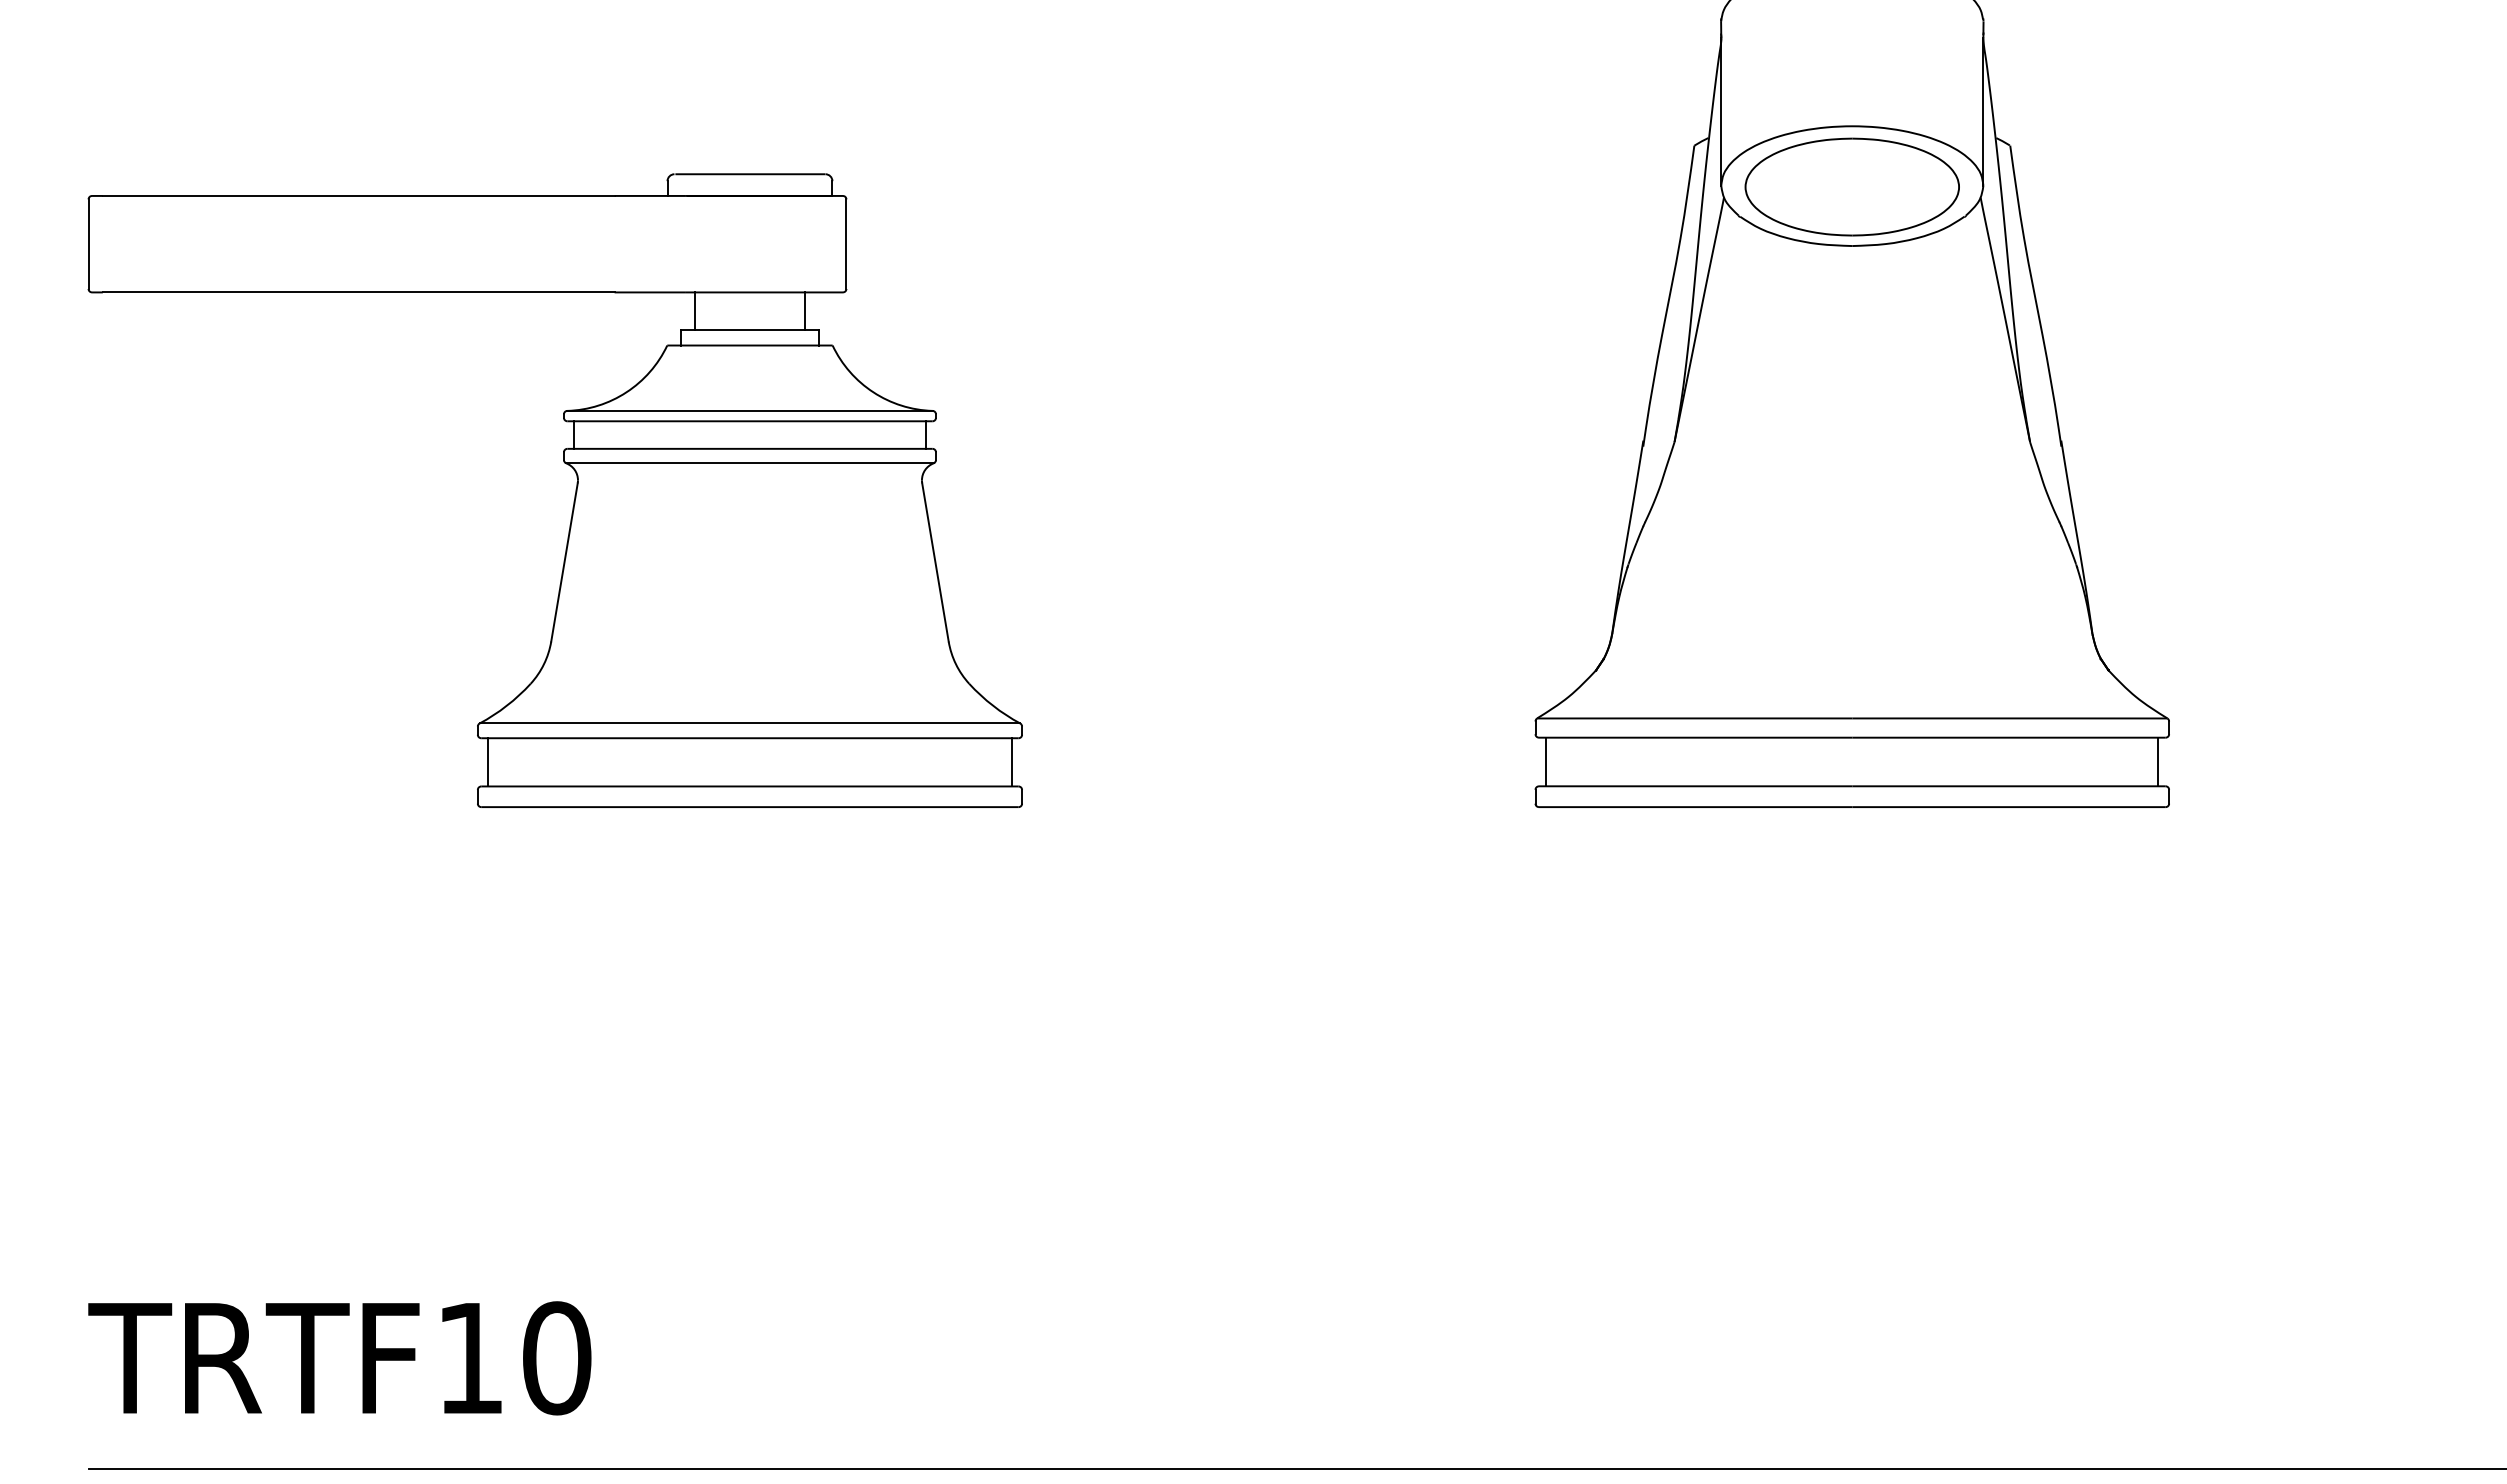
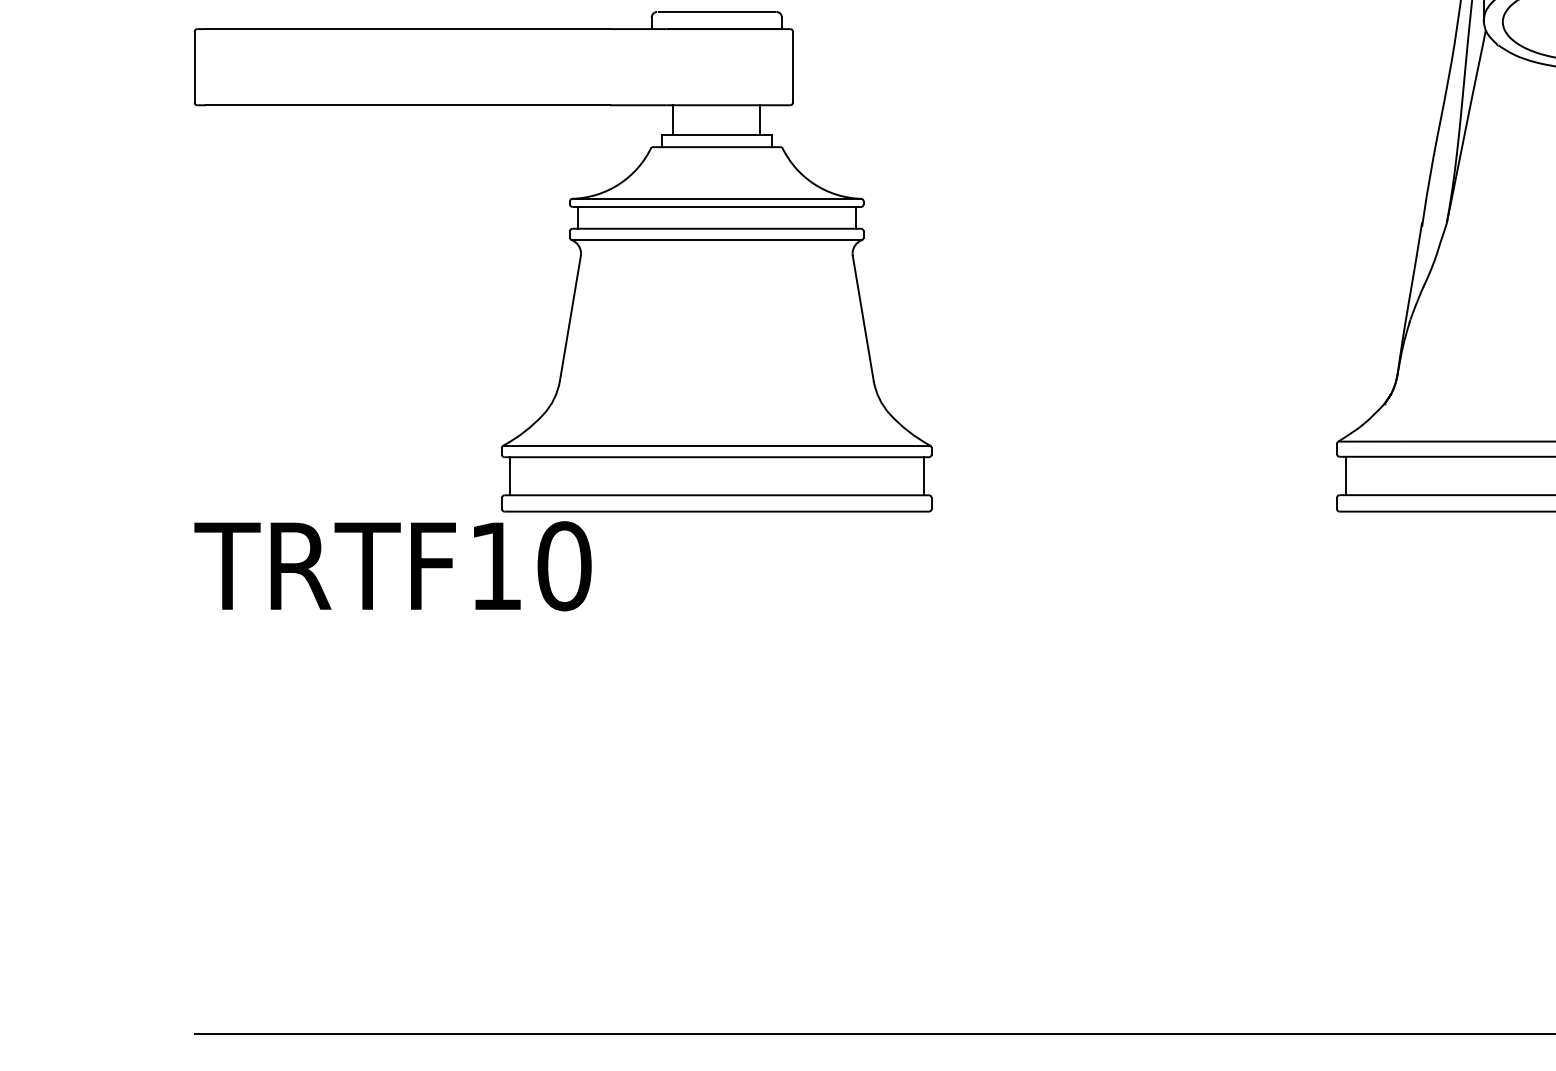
text: (339, 1358) -> (392, 566), moved

